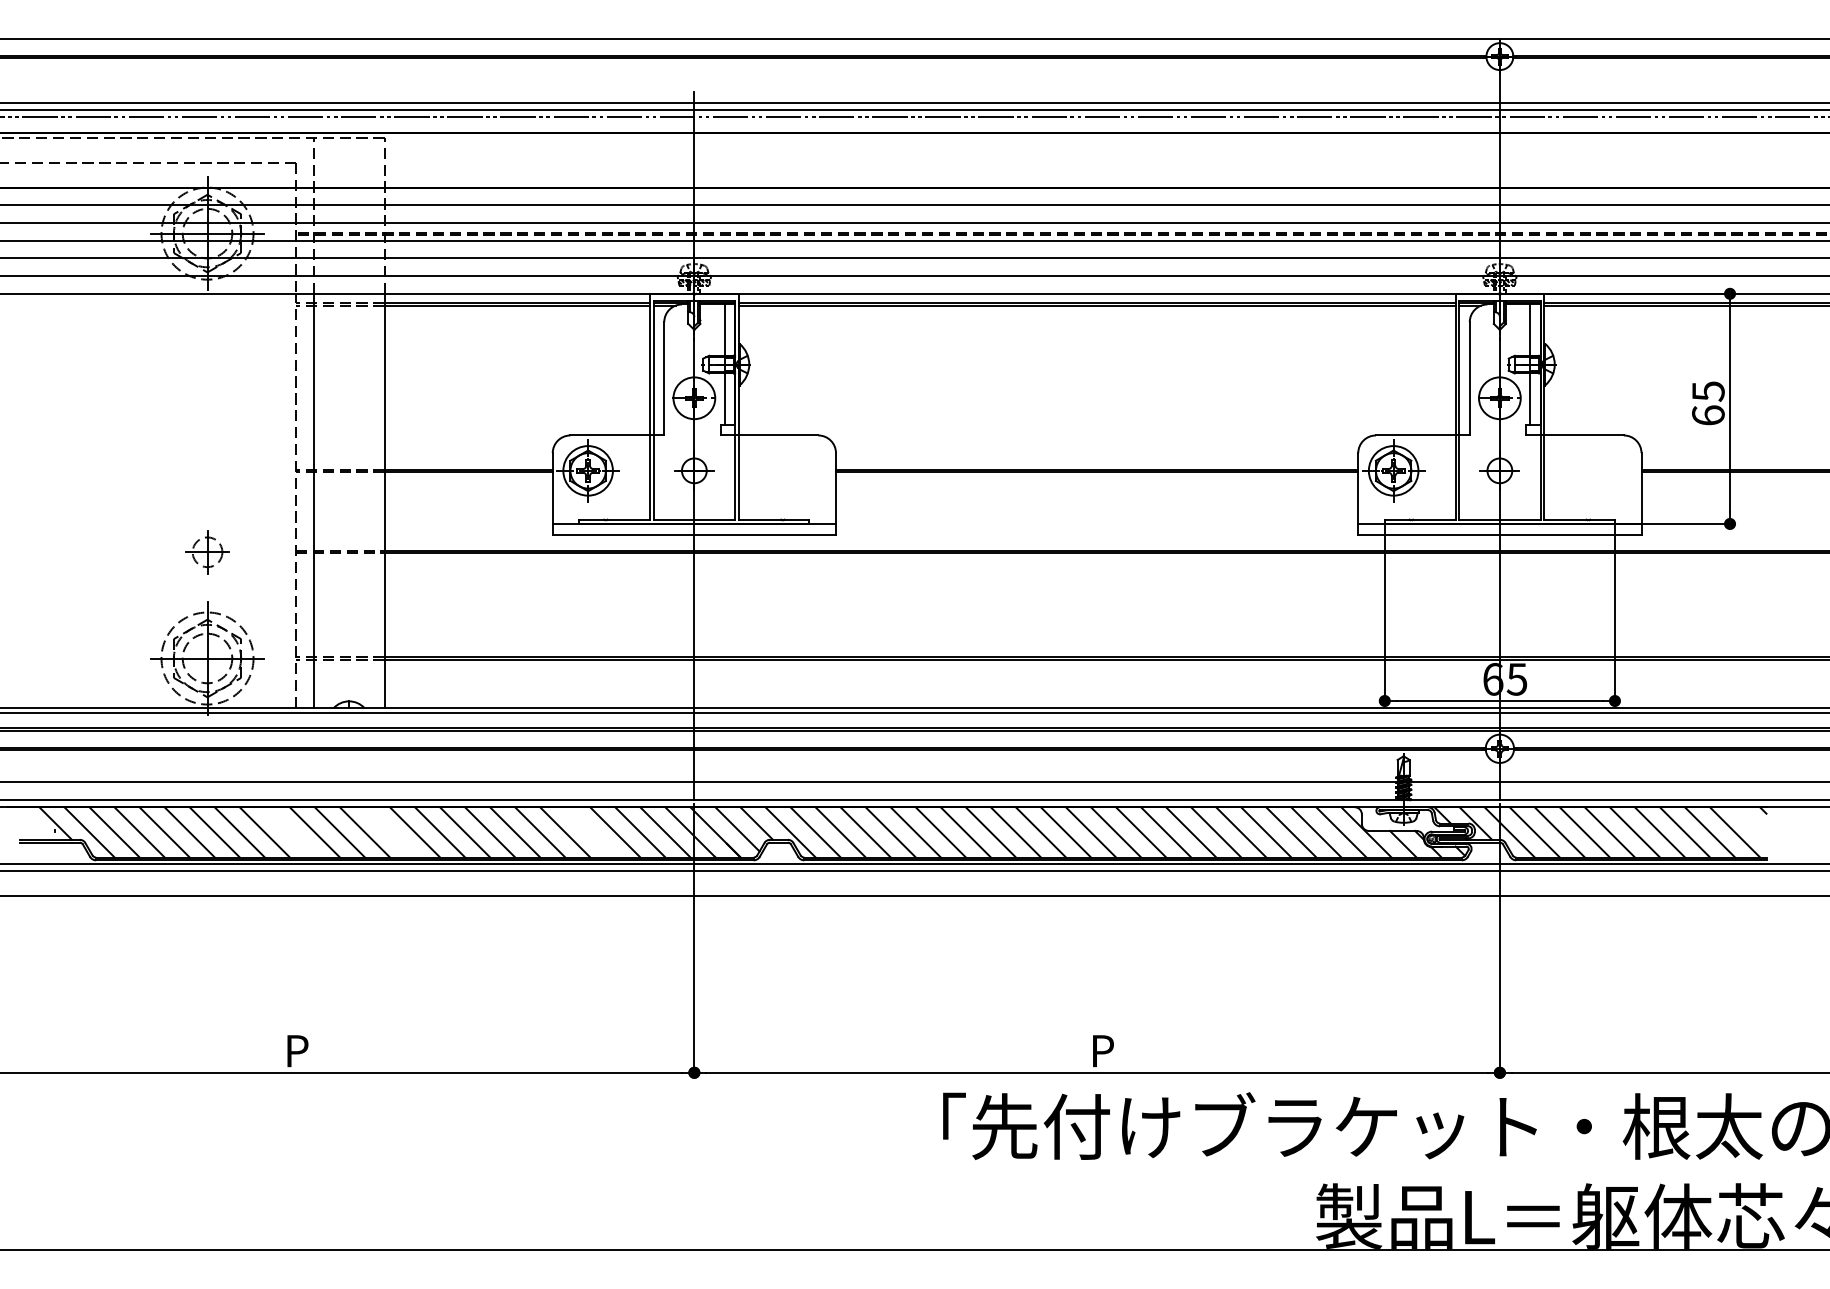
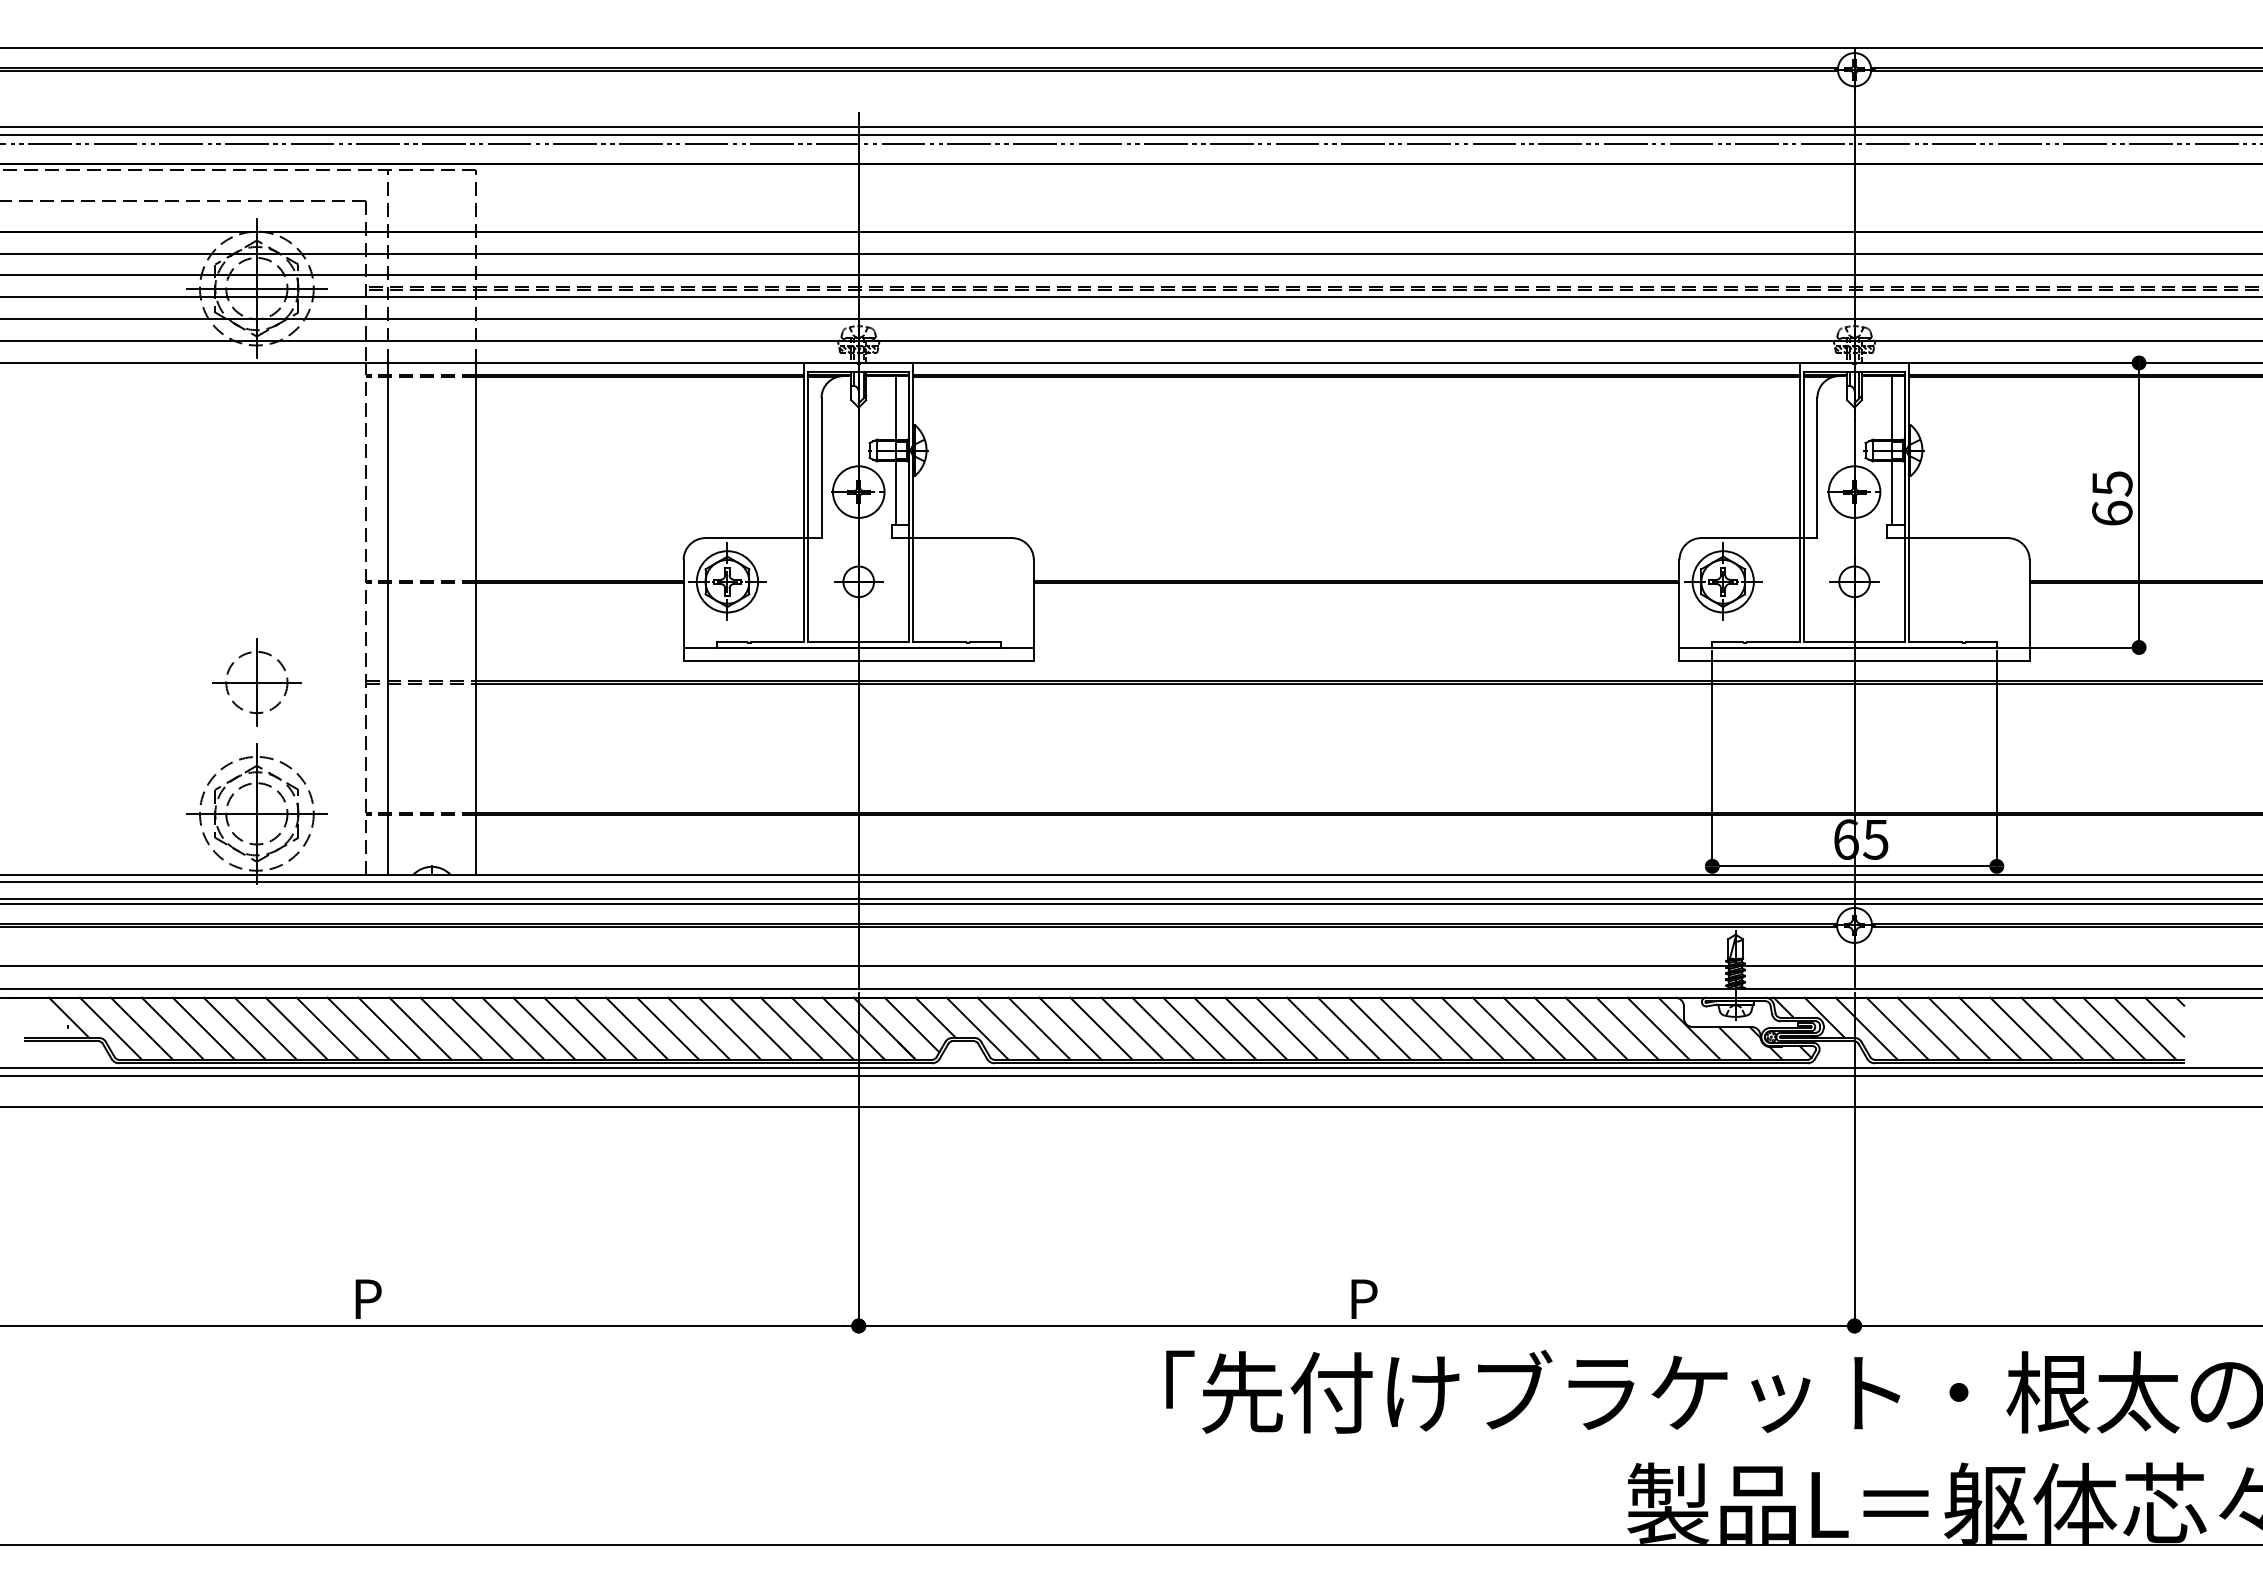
part: (207, 552) -> (256, 682), size x1.67
line: (1750, 822) -> (2164, 1016), added
line: (289, 832) -> (358, 1028), added
line: (390, 832) -> (482, 1028), added
line: (589, 832) -> (729, 1028), added

